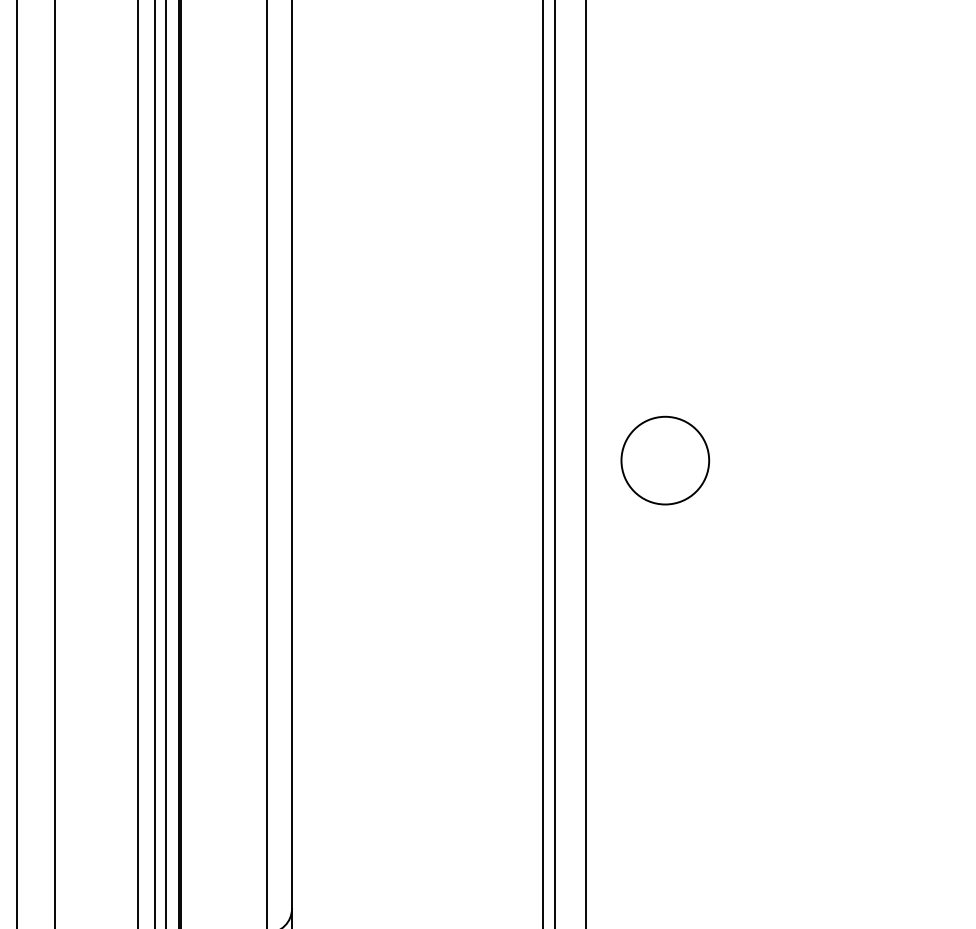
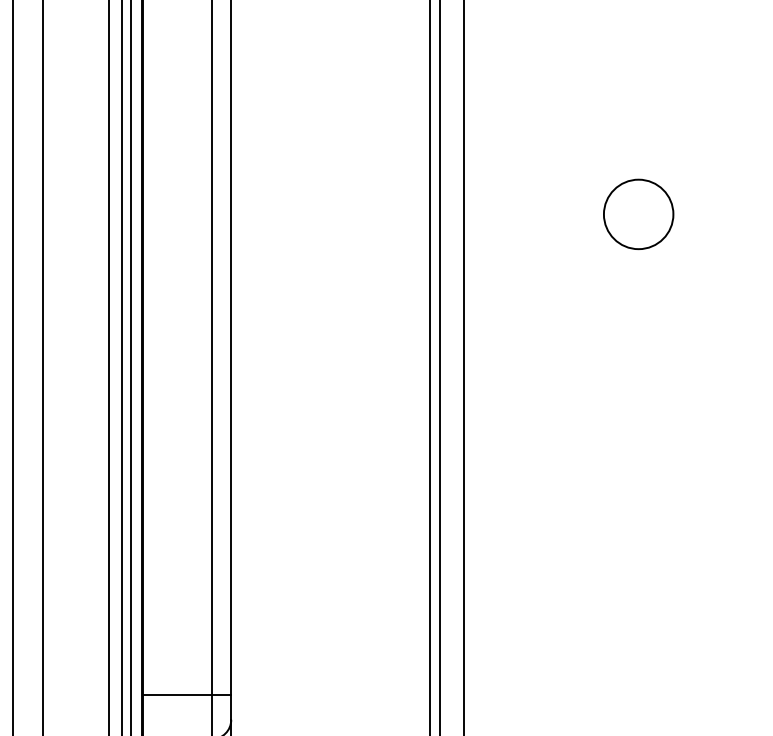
circle: (665, 460) -> (638, 214), moved
line: (236, 877) -> (187, 695), added

